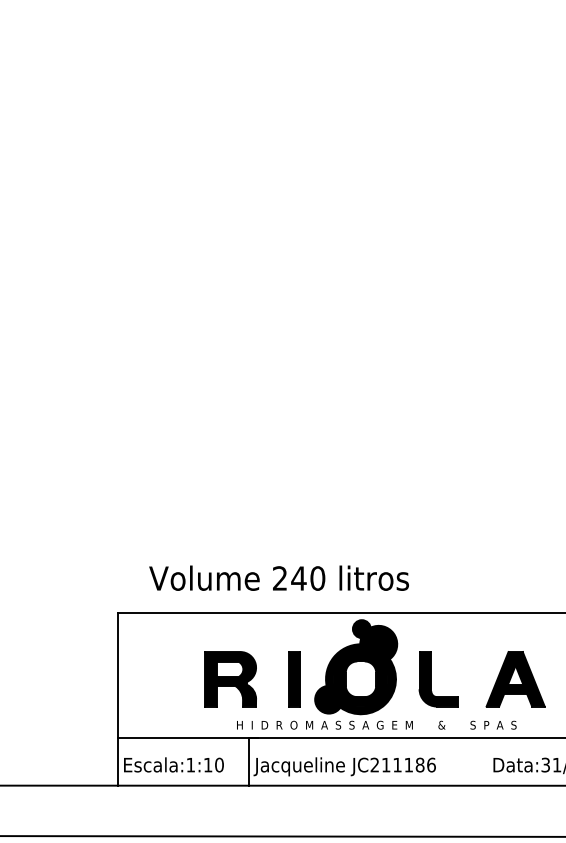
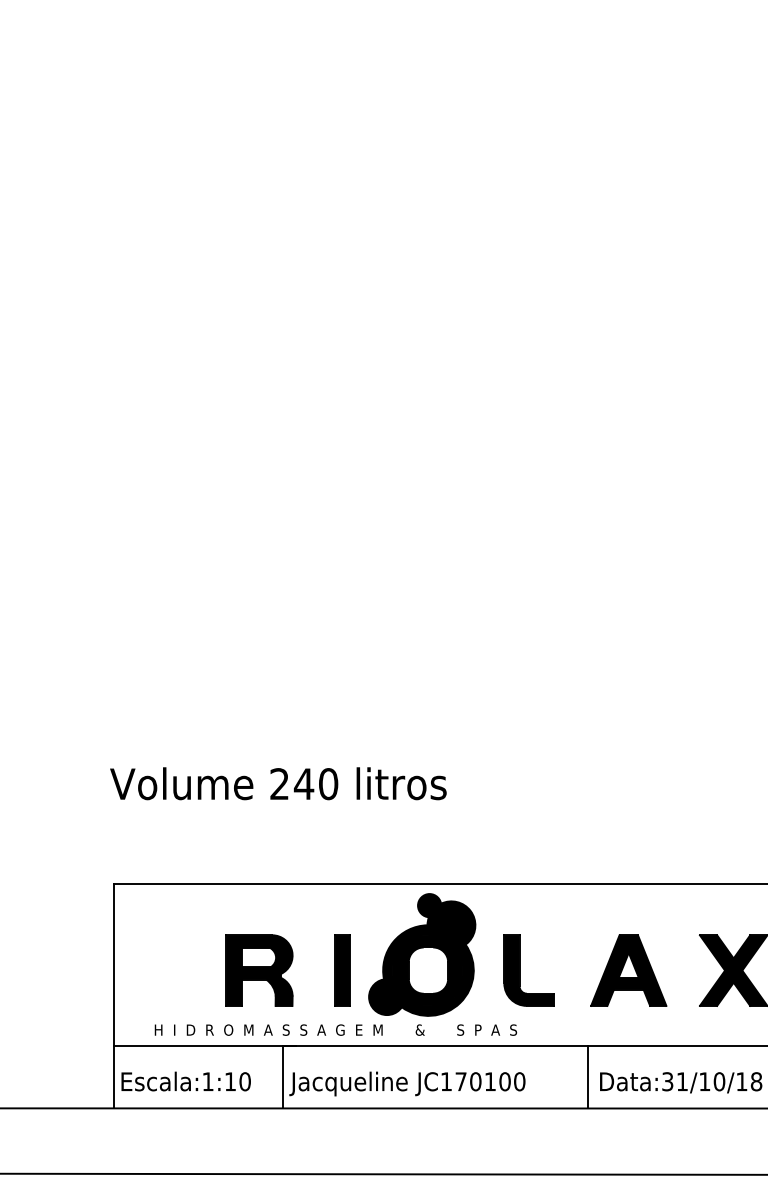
text: (279, 578) -> (278, 783), moved
text: (376, 724) -> (335, 1029), moved
line: (483, 761) -> (587, 1077), added
text: (402, 764) -> (482, 1081), JC211186 -> JC170100

